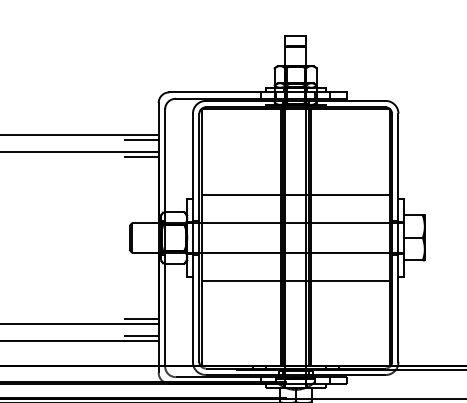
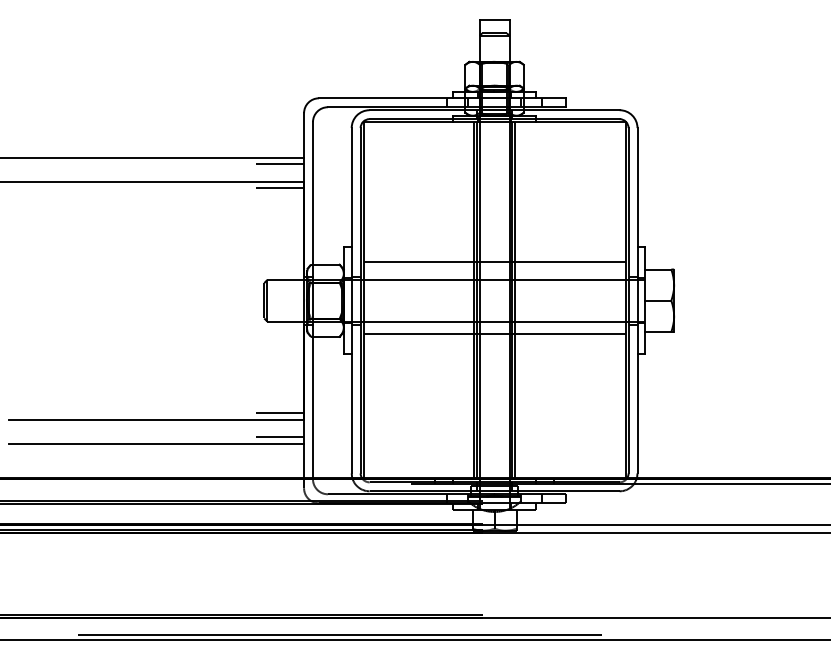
line: (295, 195) -> (494, 262), moved
line: (295, 280) -> (494, 334), moved

